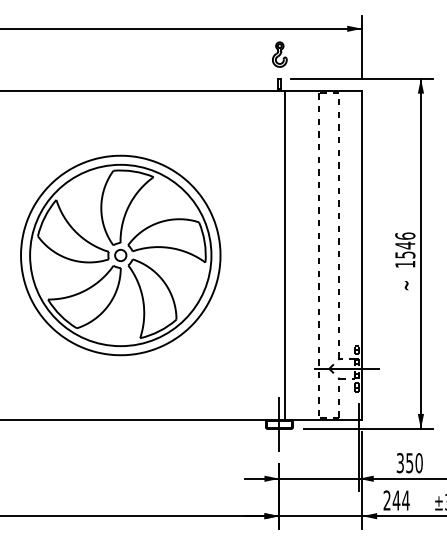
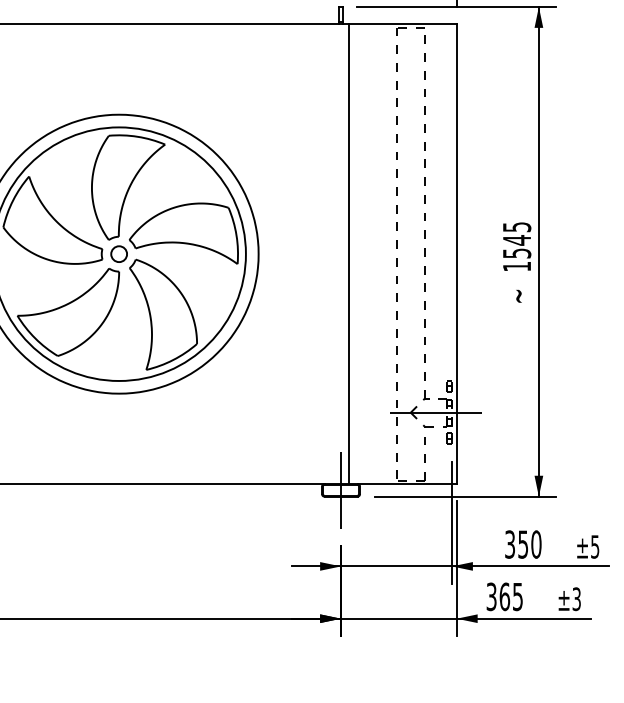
text: (405, 235) -> (517, 226), 1546 -> 1545
text: (396, 500) -> (504, 596), 244 -> 365

